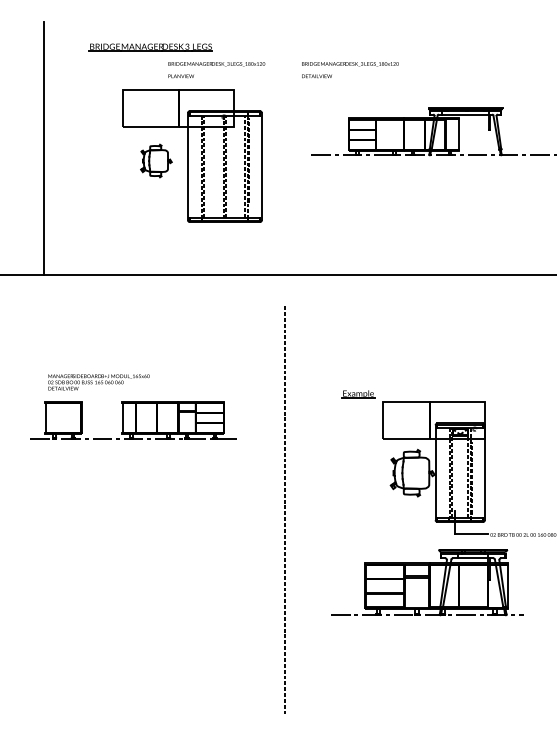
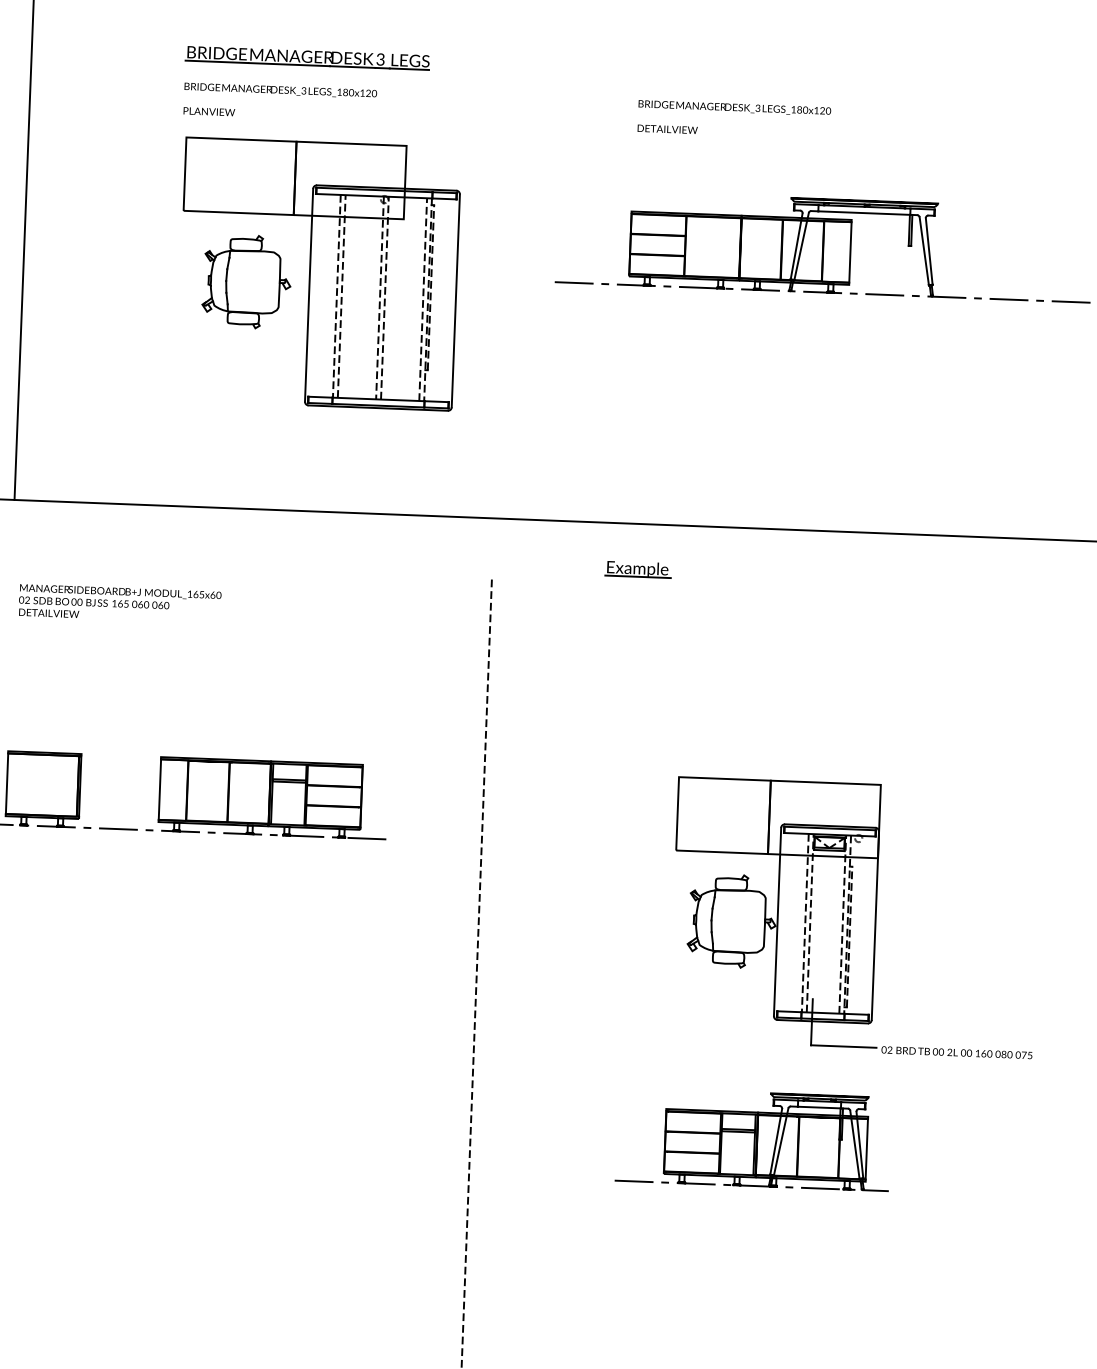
part: (150, 47) -> (307, 58), moved
text: (216, 70) -> (279, 102), moved
text: (350, 70) -> (734, 120), moved
part: (156, 160) -> (247, 280), size x1.43
text: (98, 382) -> (119, 603), moved
part: (358, 394) -> (637, 570), moved
part: (427, 582) -> (753, 1139), size x0.71

